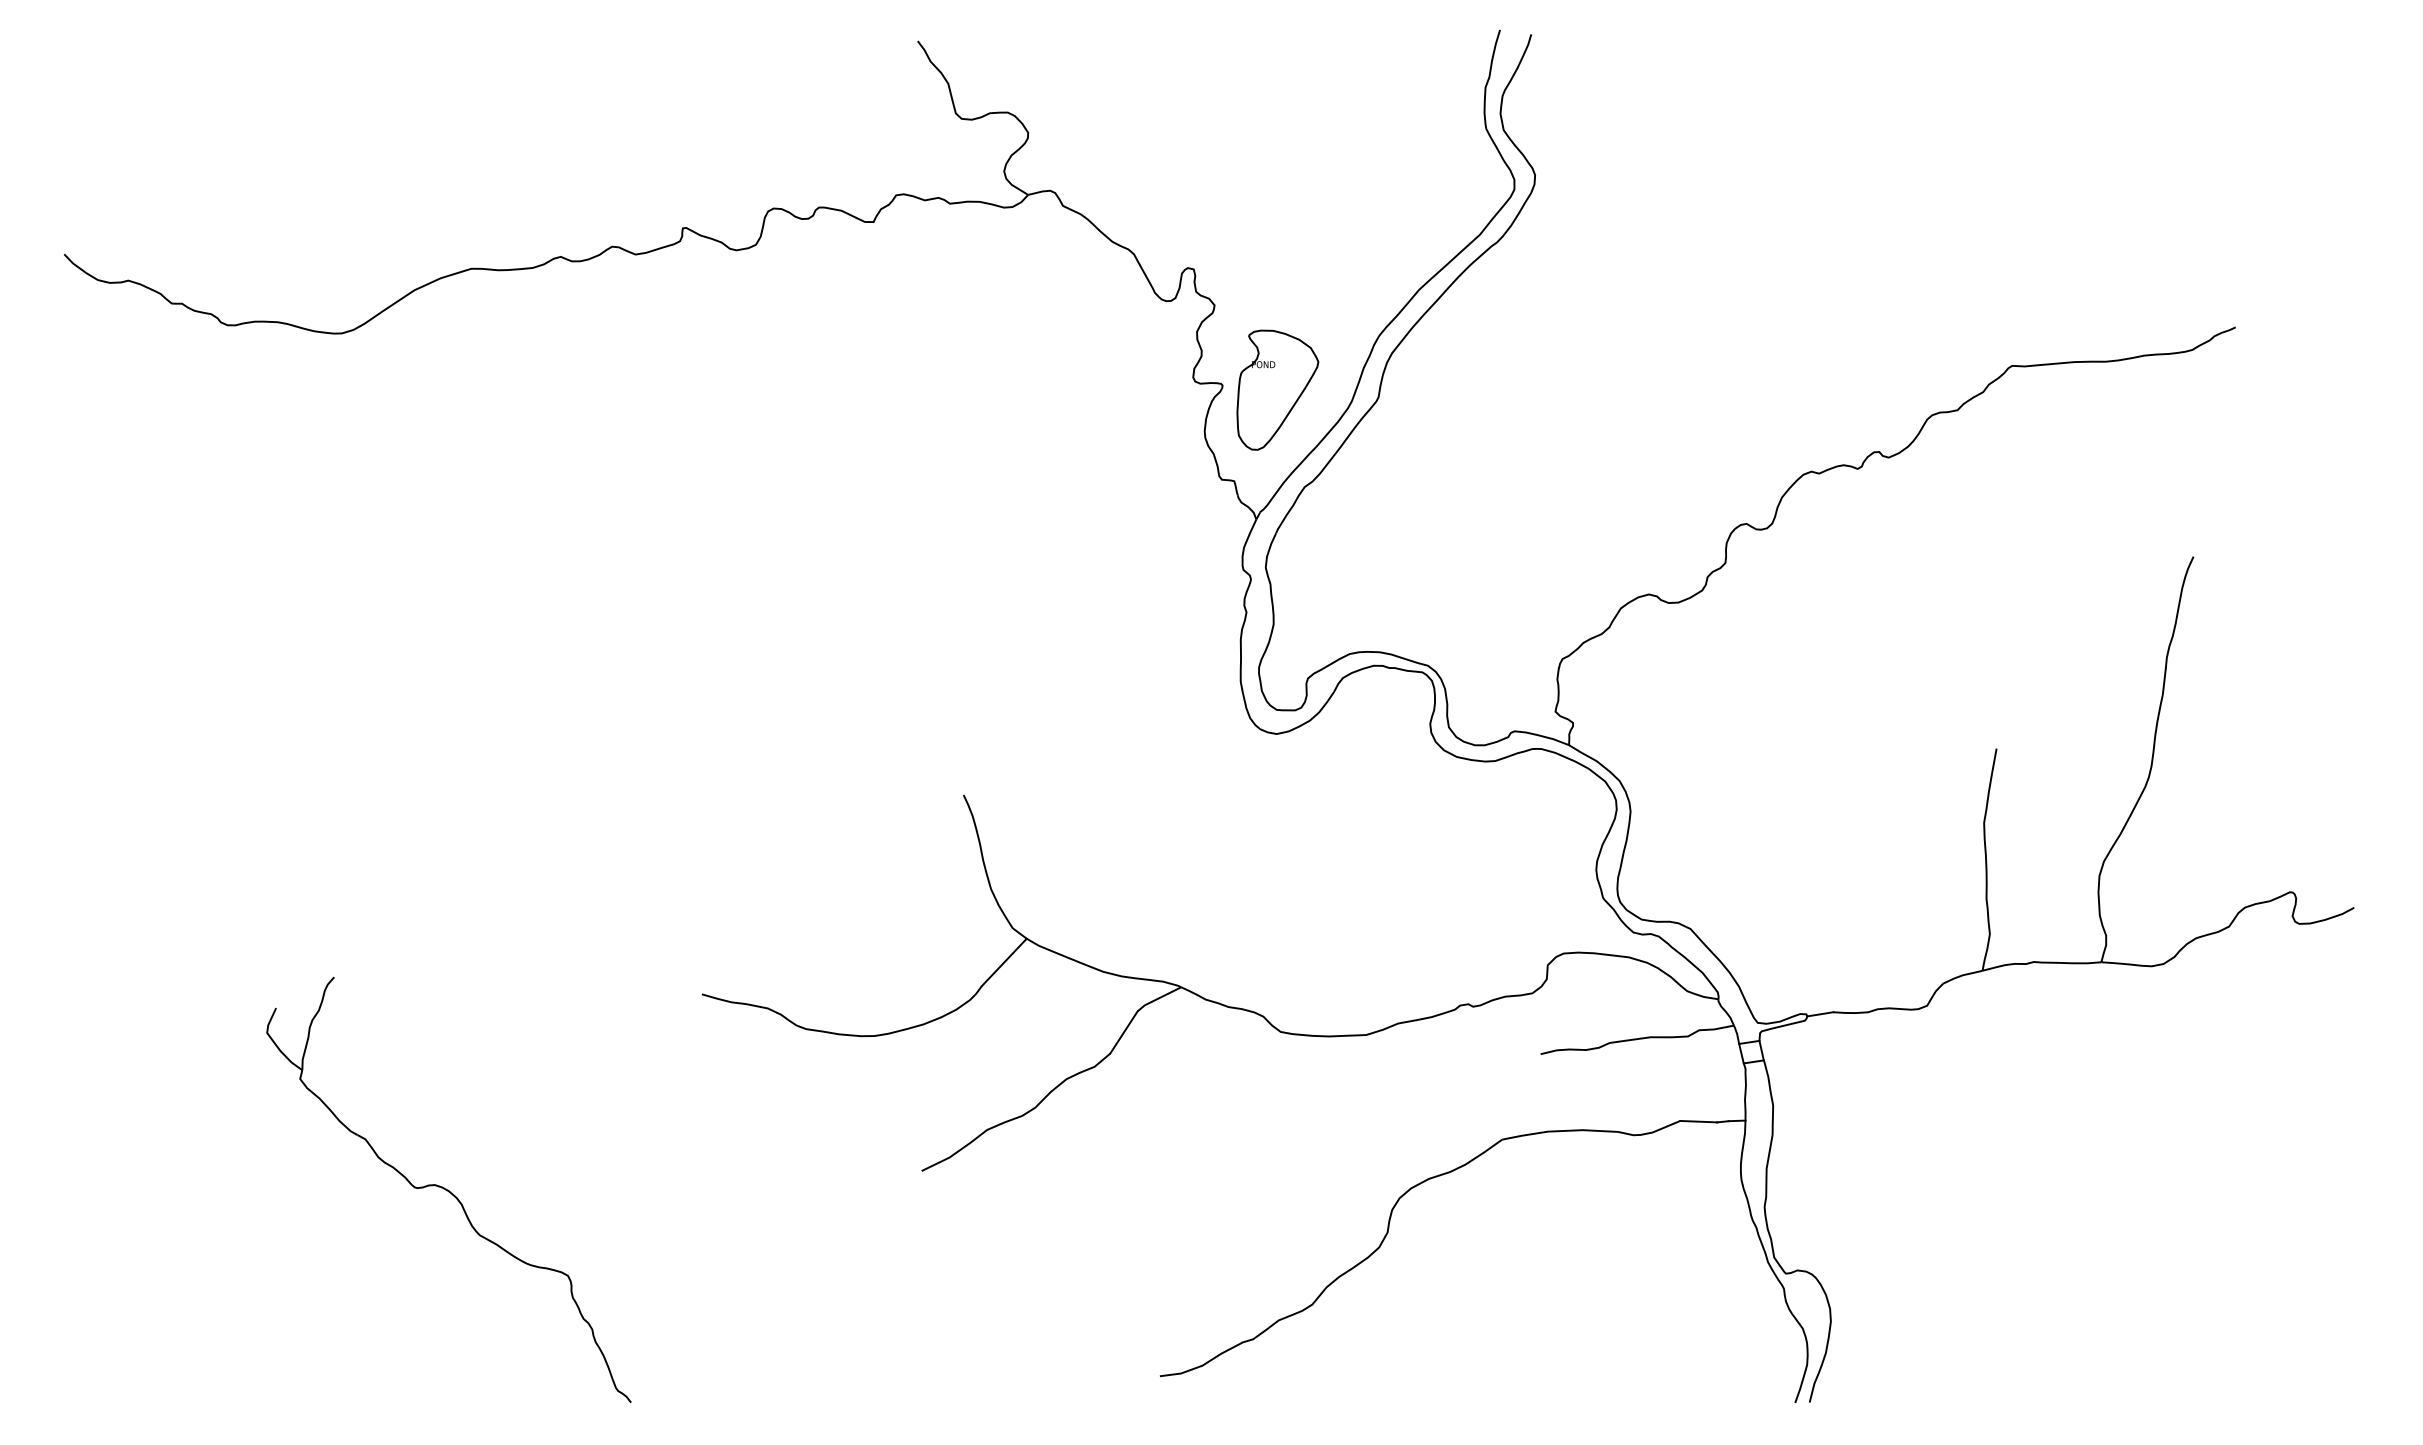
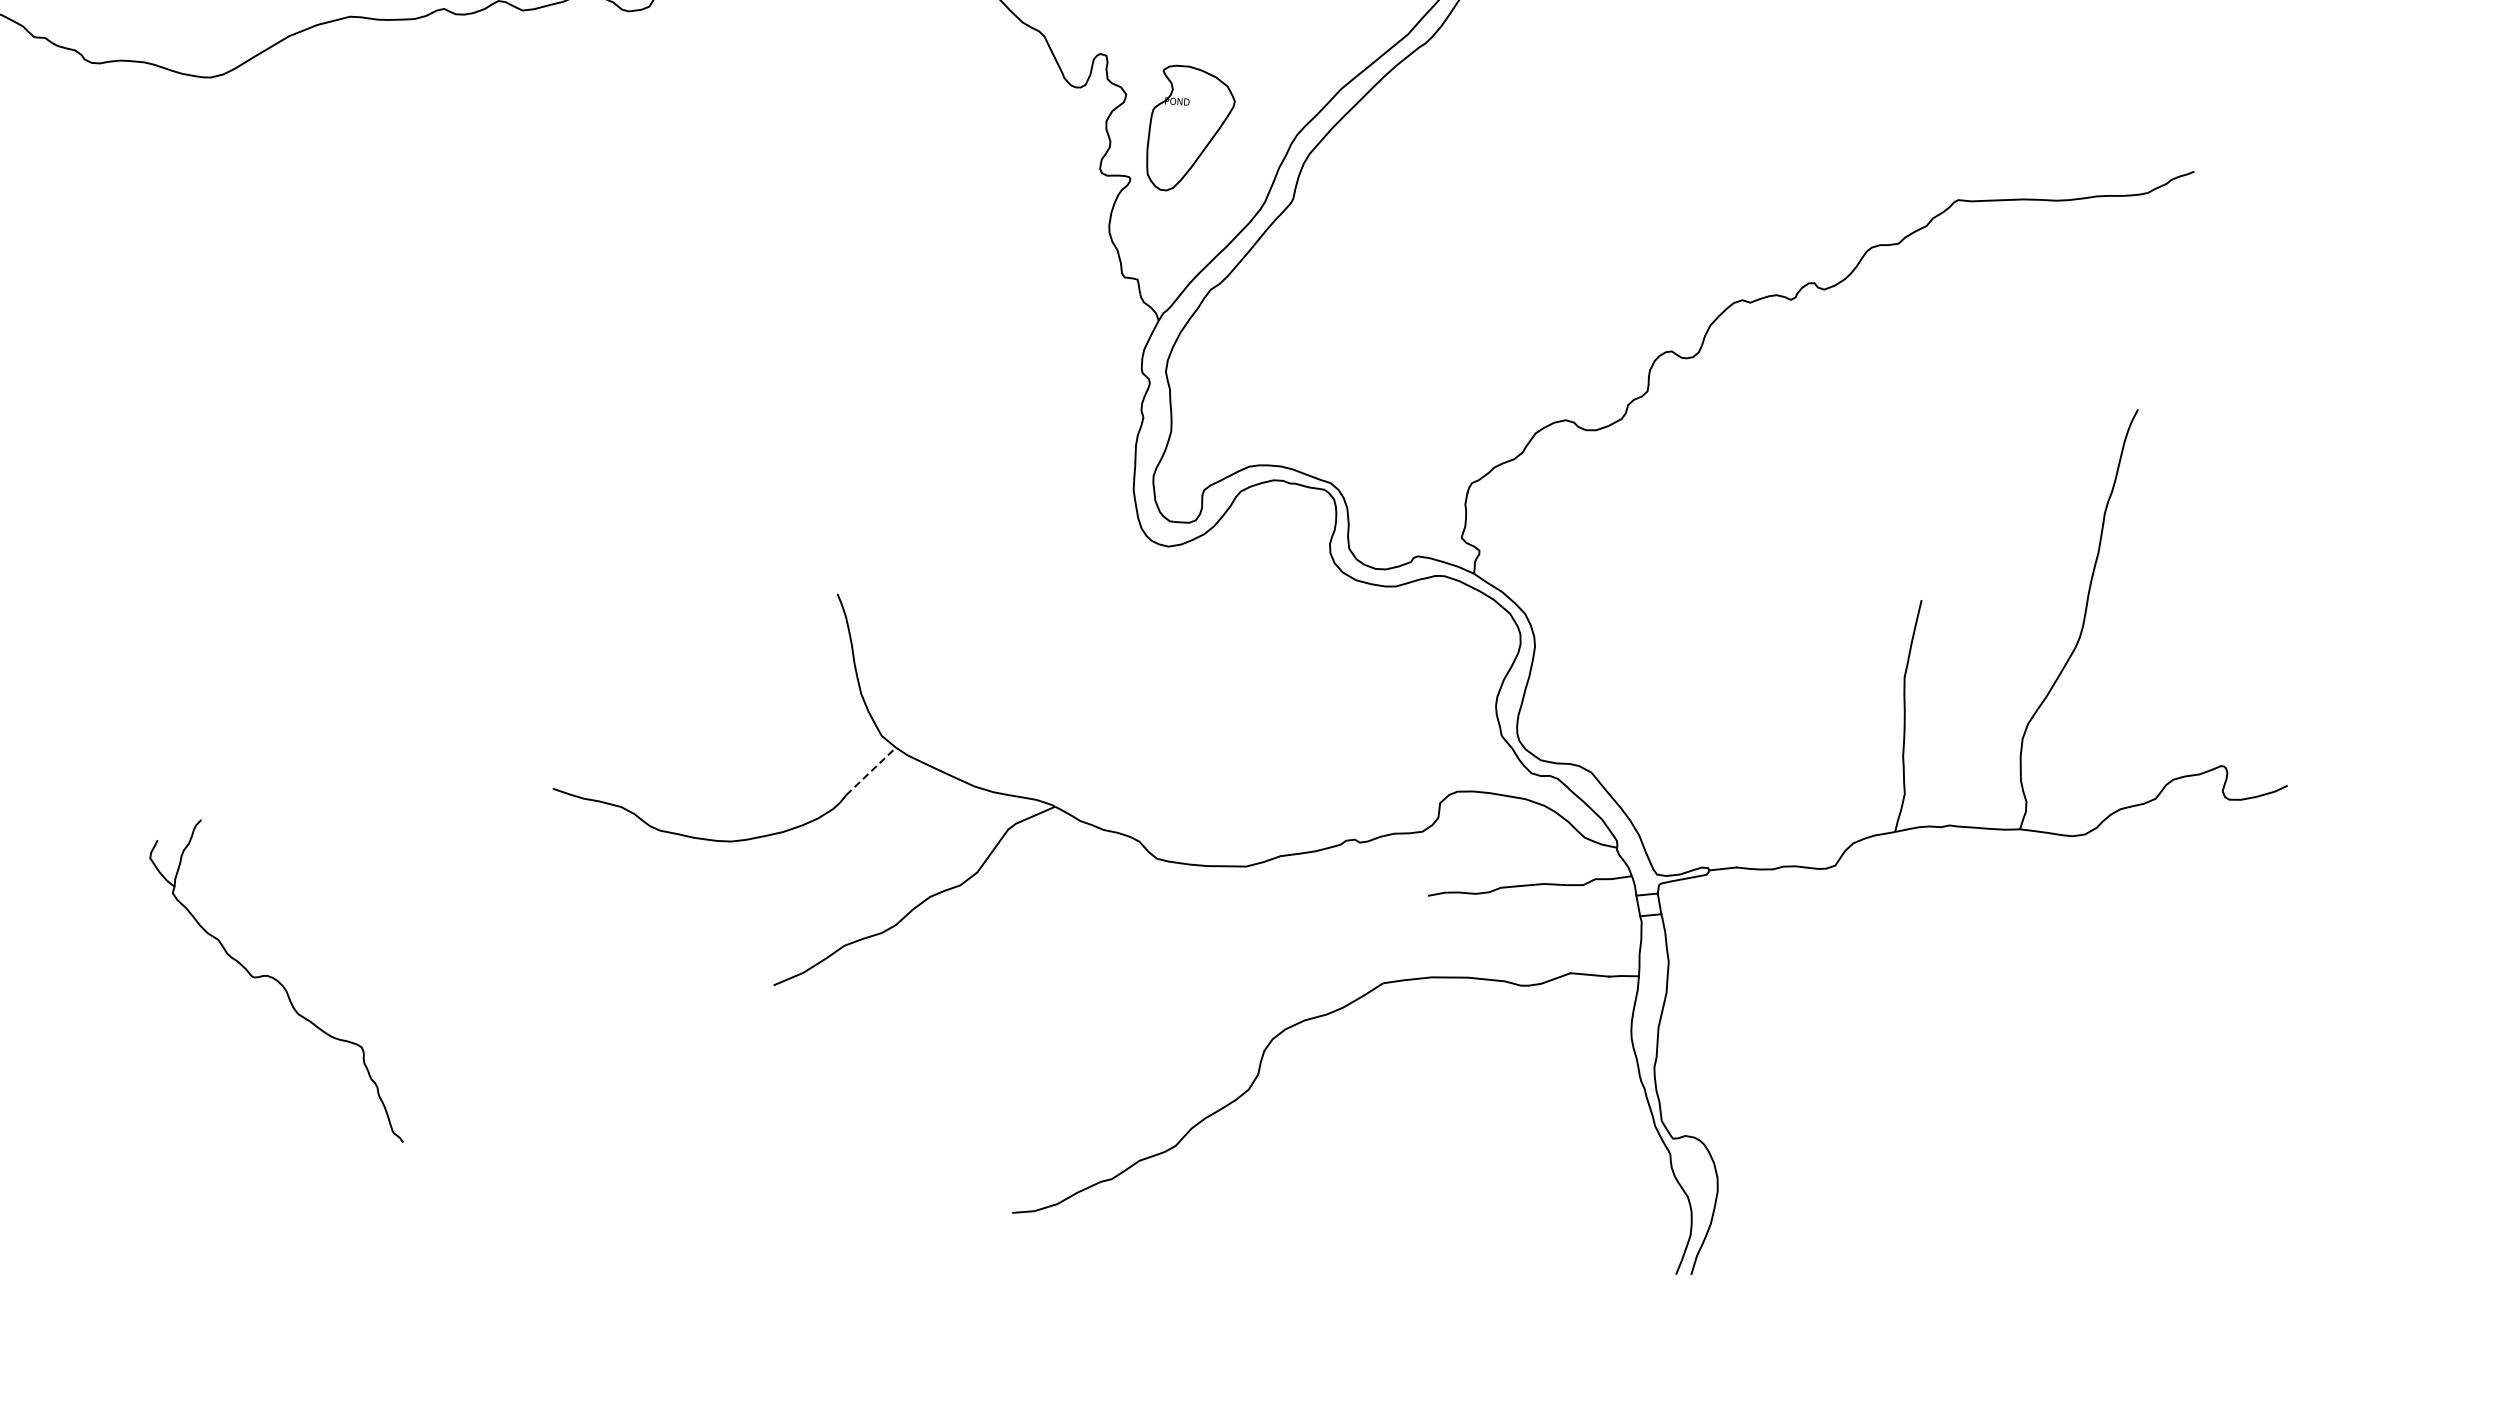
part: (1277, 389) -> (1190, 128), moved
line: (1004, 962) -> (871, 771), solid -> dashed
part: (448, 1189) -> (277, 979), size x0.7

